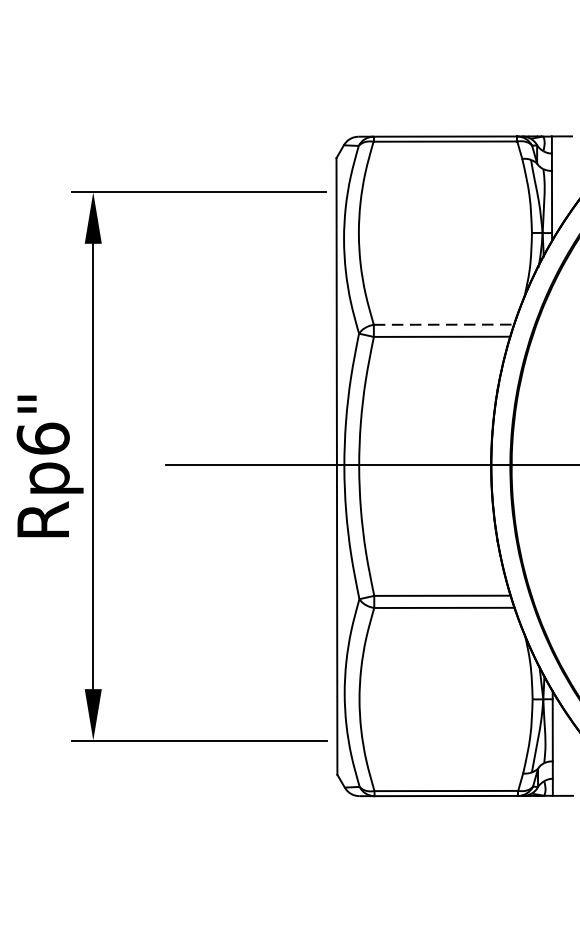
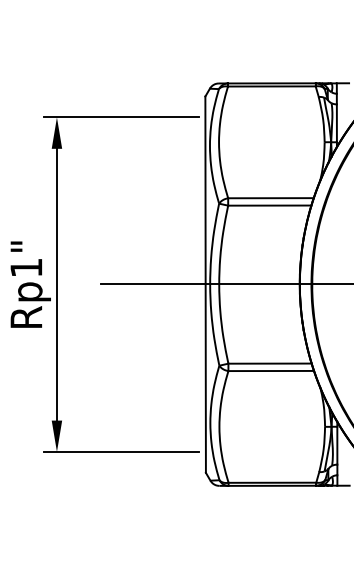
line: (443, 325) -> (270, 198), dashed -> solid
text: (43, 438) -> (26, 267), Rp6" -> Rp1"

